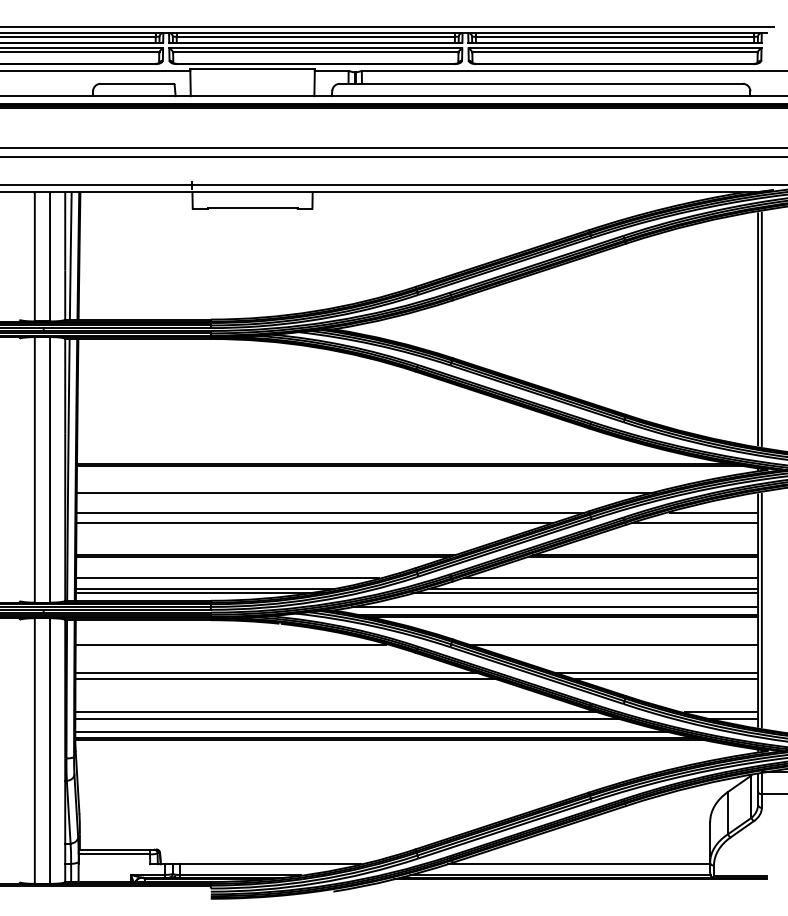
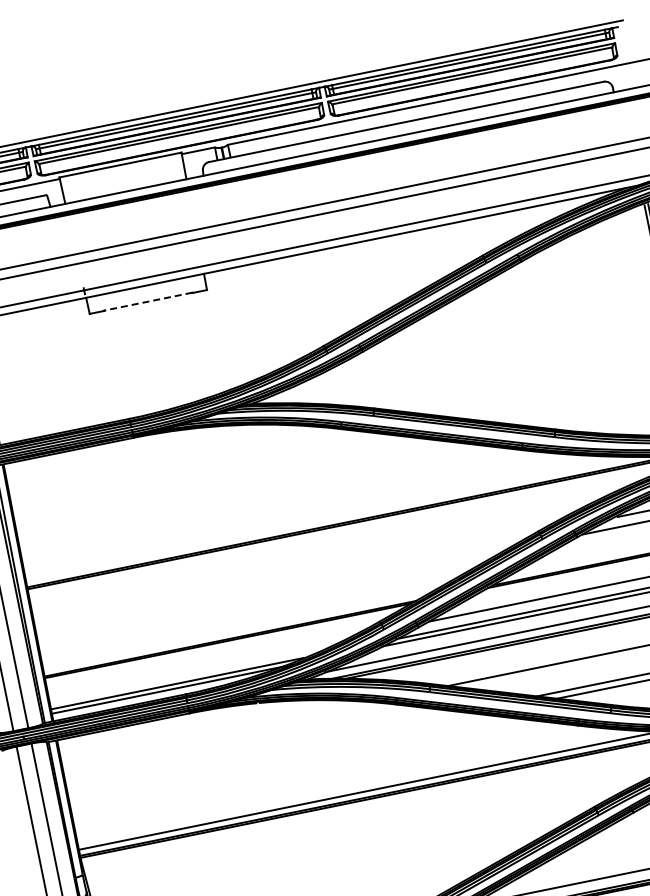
line: (252, 208) -> (148, 301), solid -> dashed
line: (366, 492) -> (316, 557), removed
line: (329, 513) -> (284, 585), removed
line: (314, 523) -> (271, 598), removed
line: (227, 578) -> (197, 669), removed
line: (230, 644) -> (213, 733), removed
line: (275, 672) -> (263, 751), removed
line: (285, 679) -> (274, 756), removed
line: (336, 712) -> (331, 778), removed
line: (348, 718) -> (343, 782), removed

